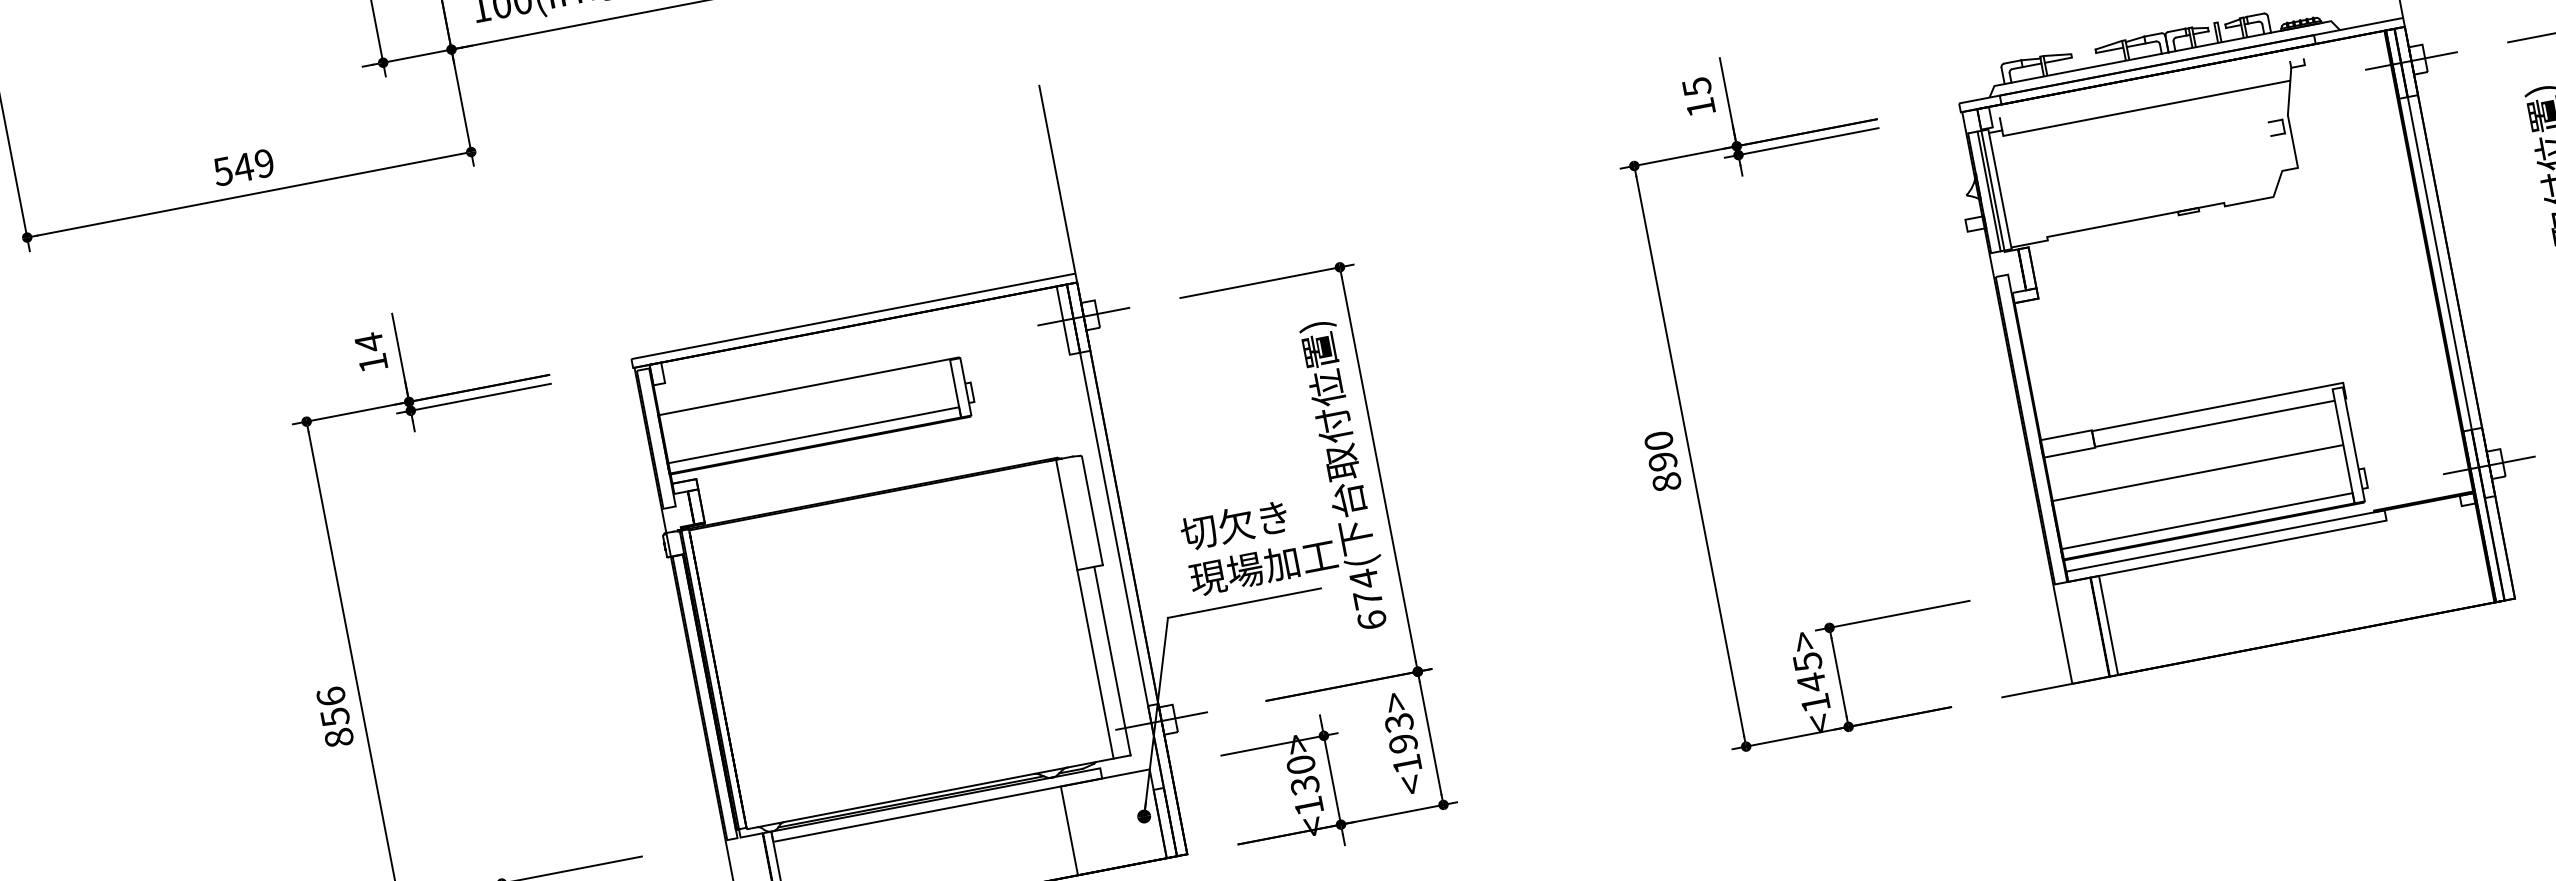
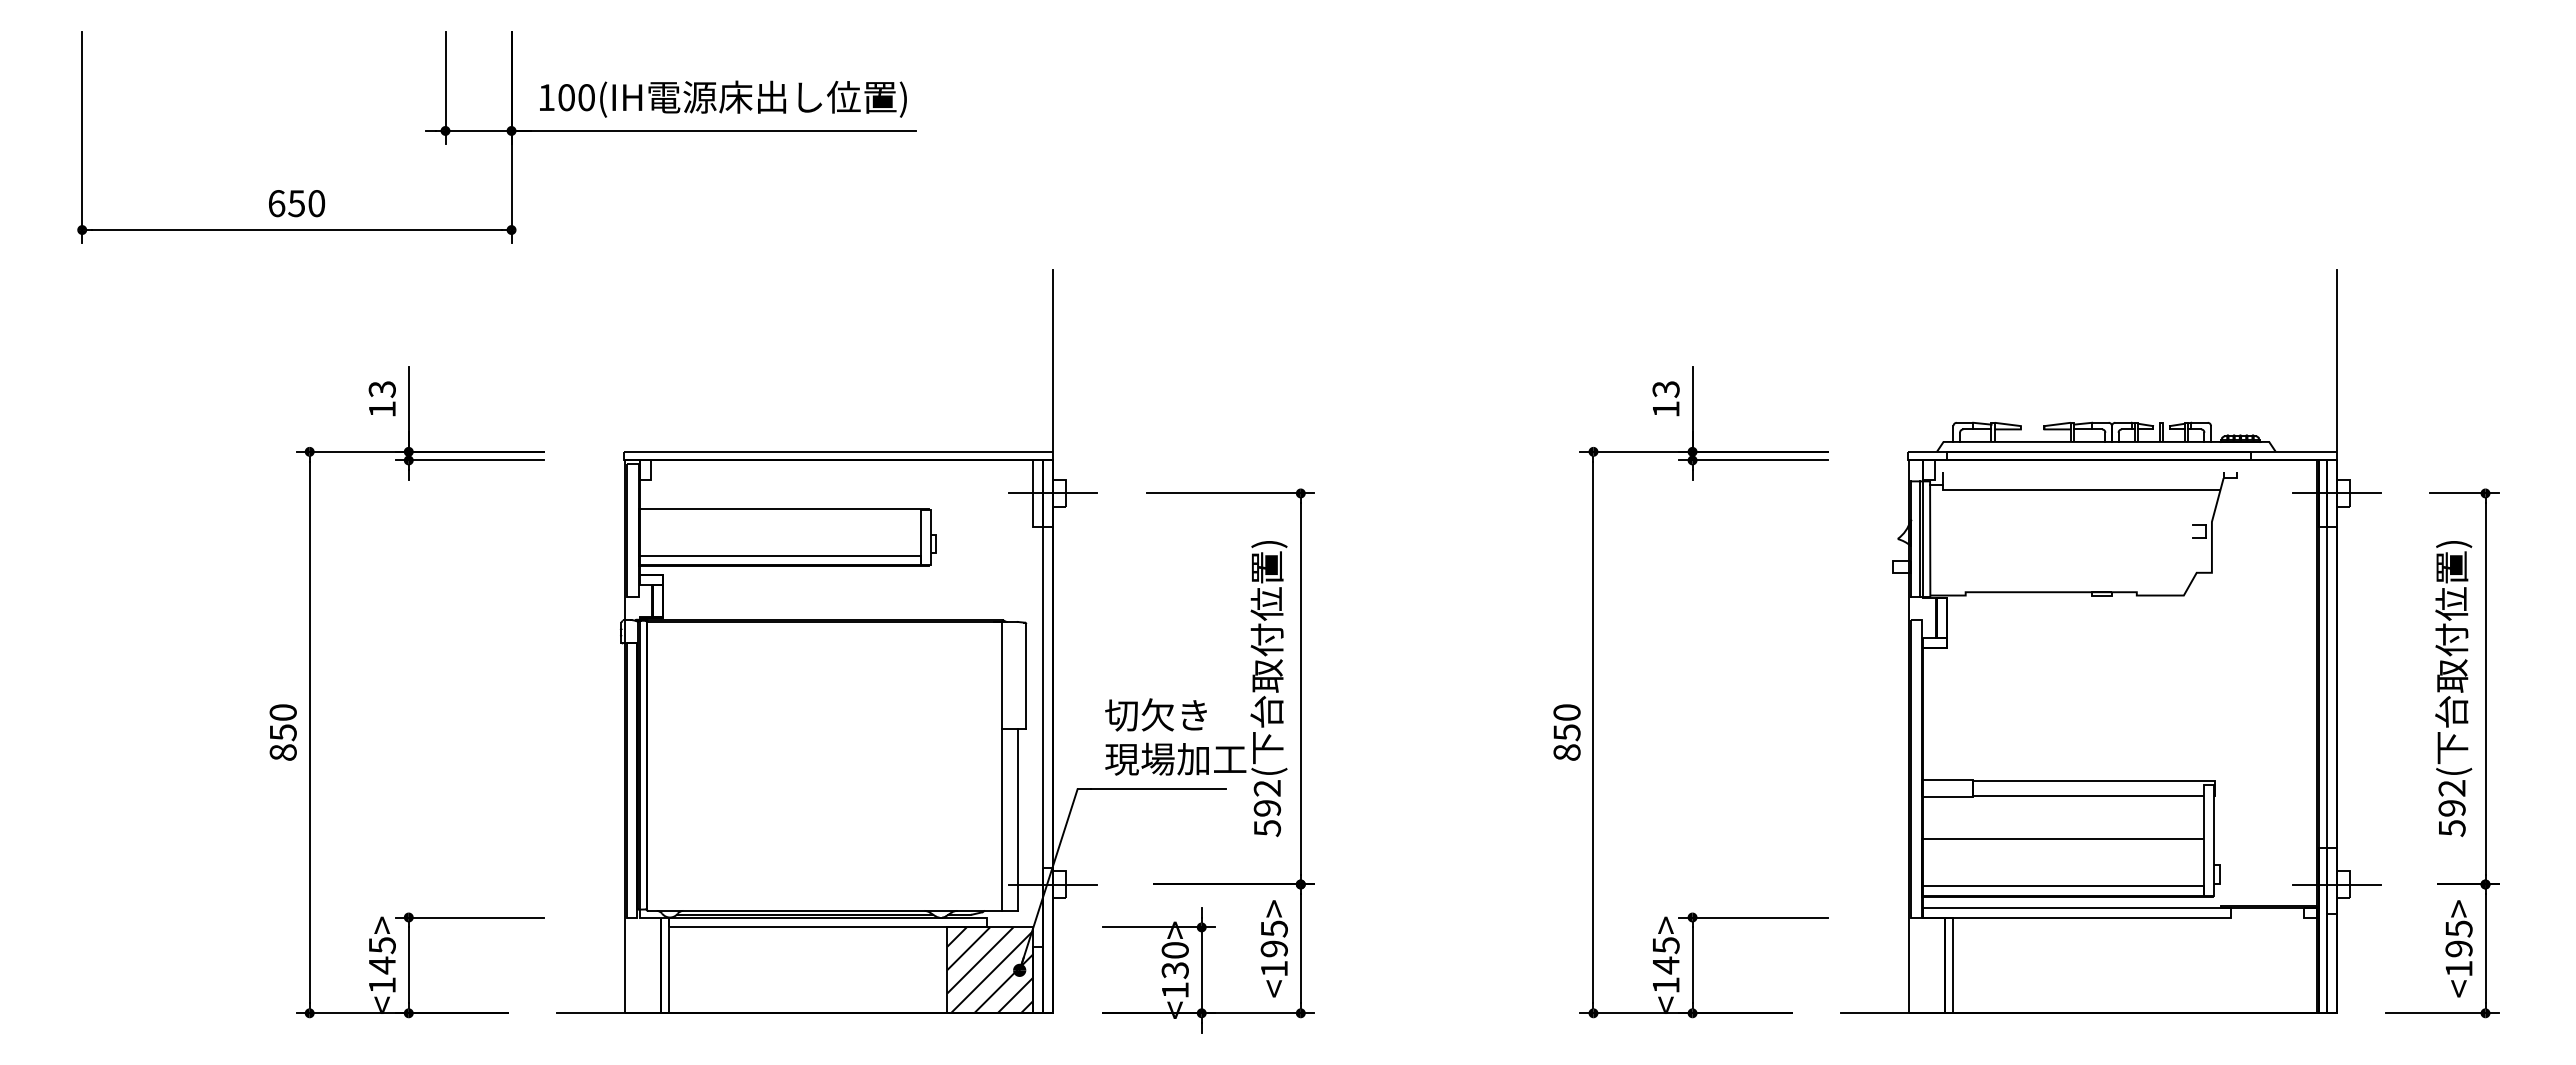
text: (1696, 87) -> (1665, 389), 15 -> 13
text: (243, 167) -> (296, 203), 549 -> 650
text: (368, 342) -> (381, 389), 14 -> 13
text: (1662, 461) -> (1566, 732), 890 -> 850
text: (1368, 599) -> (1267, 808), 674( -> 592(
text: (330, 696) -> (282, 712), 856 -> 850
text: (1398, 722) -> (1273, 928), <193> -> <195>
hatch: (1114, 822) -> (990, 970), added

